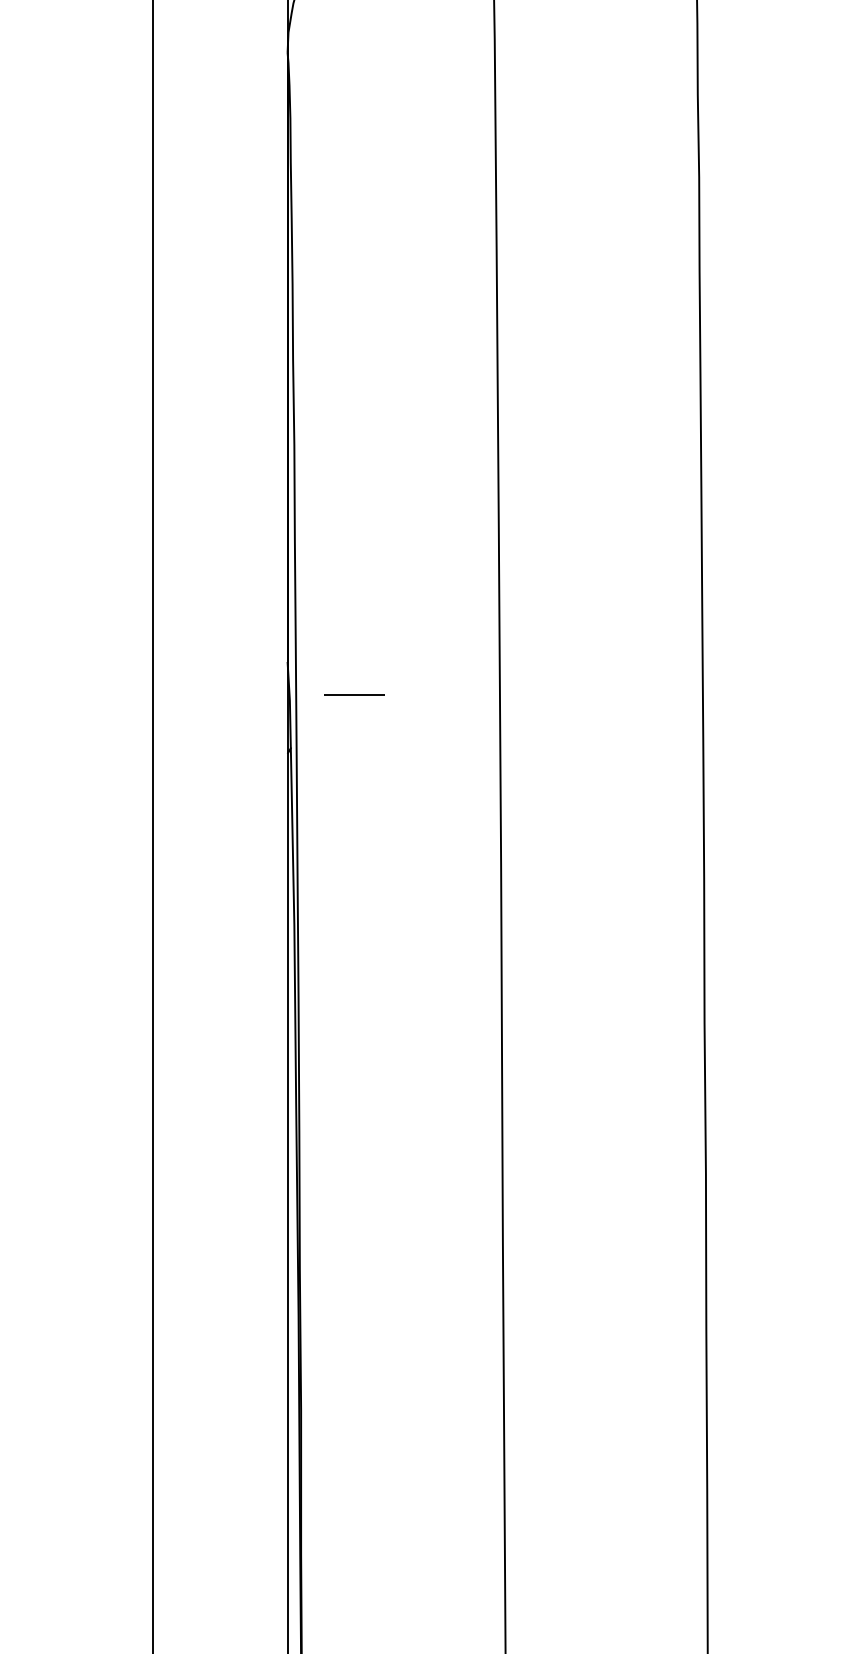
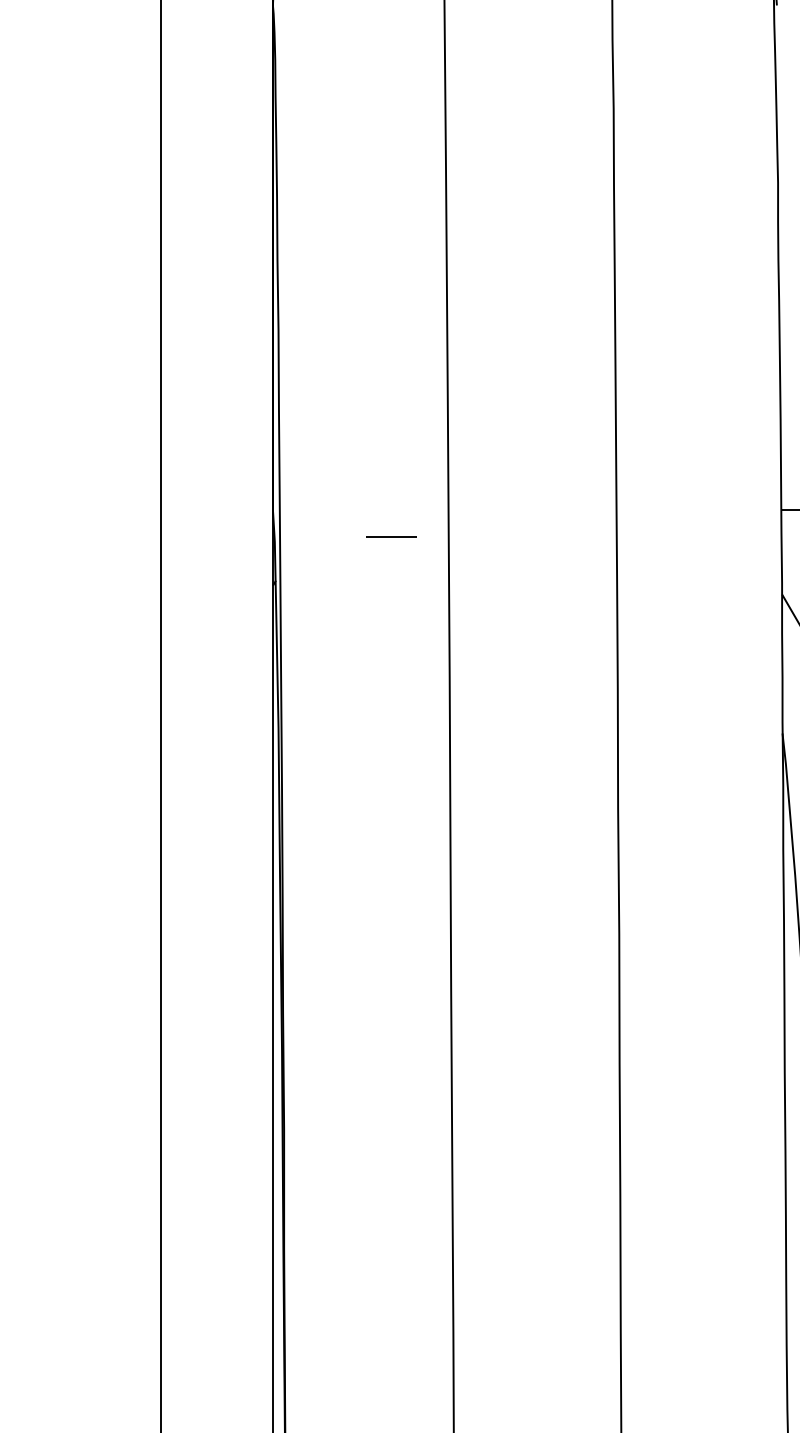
line: (354, 694) -> (391, 536), moved

